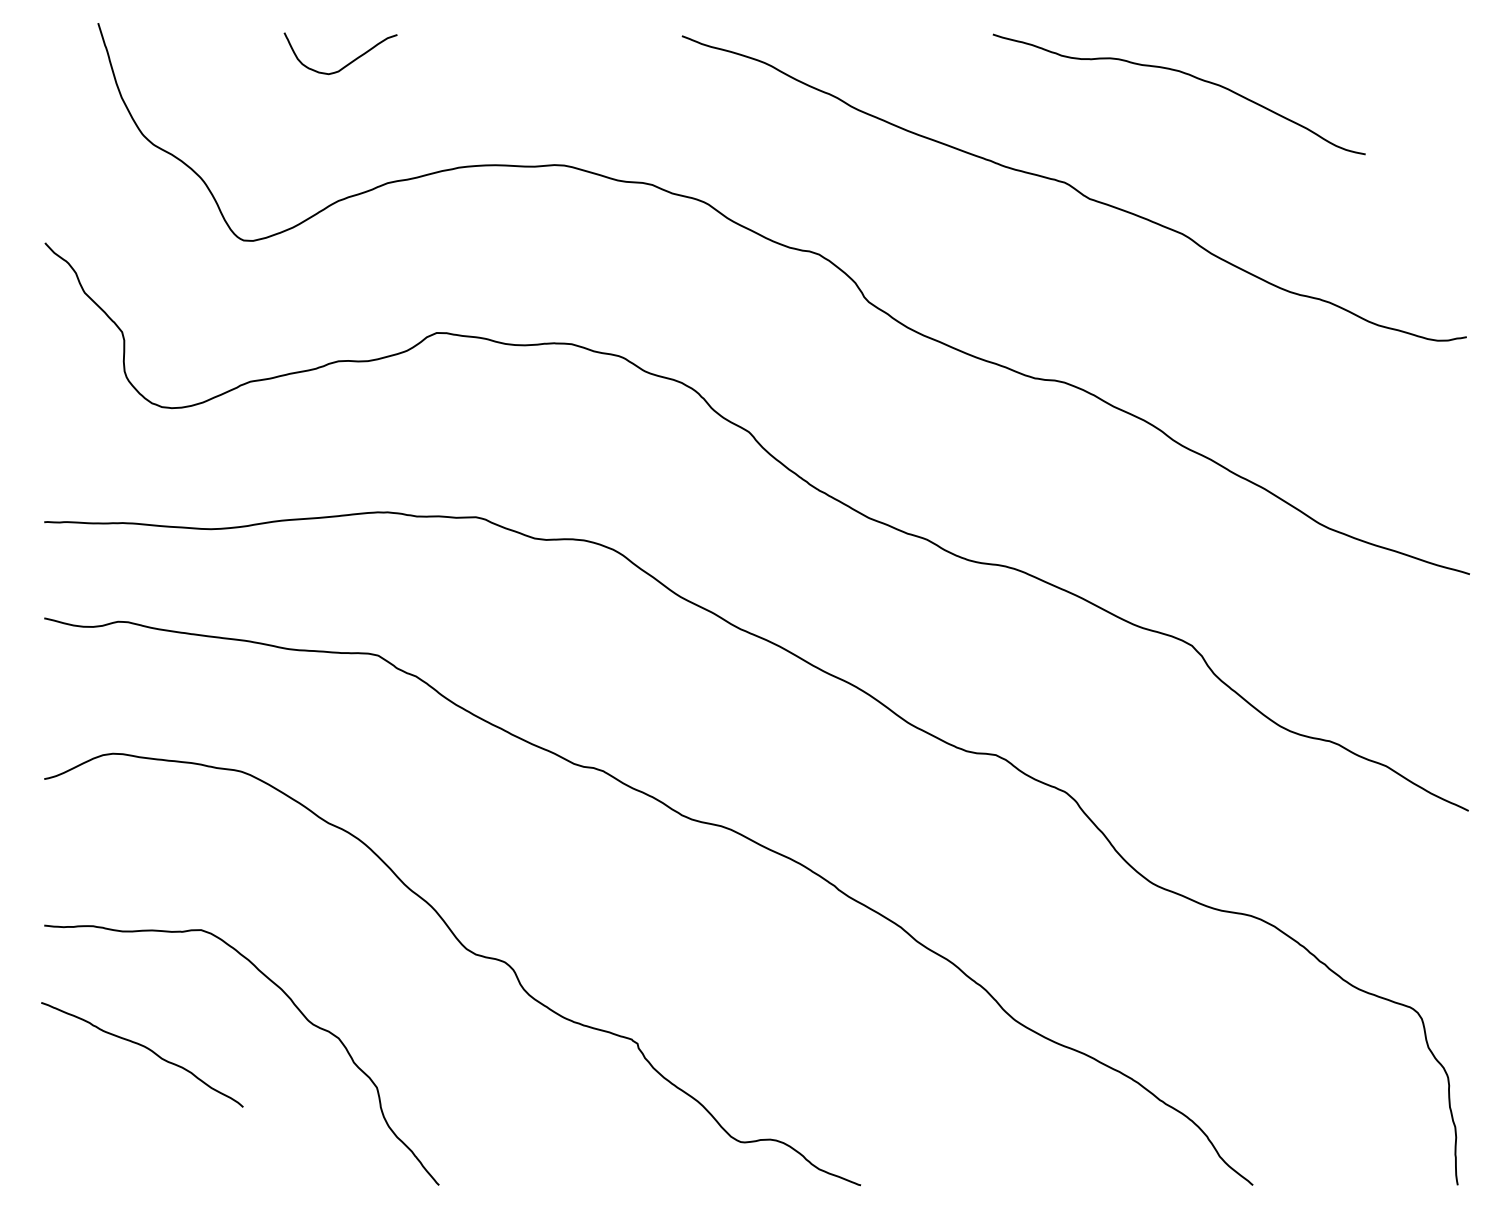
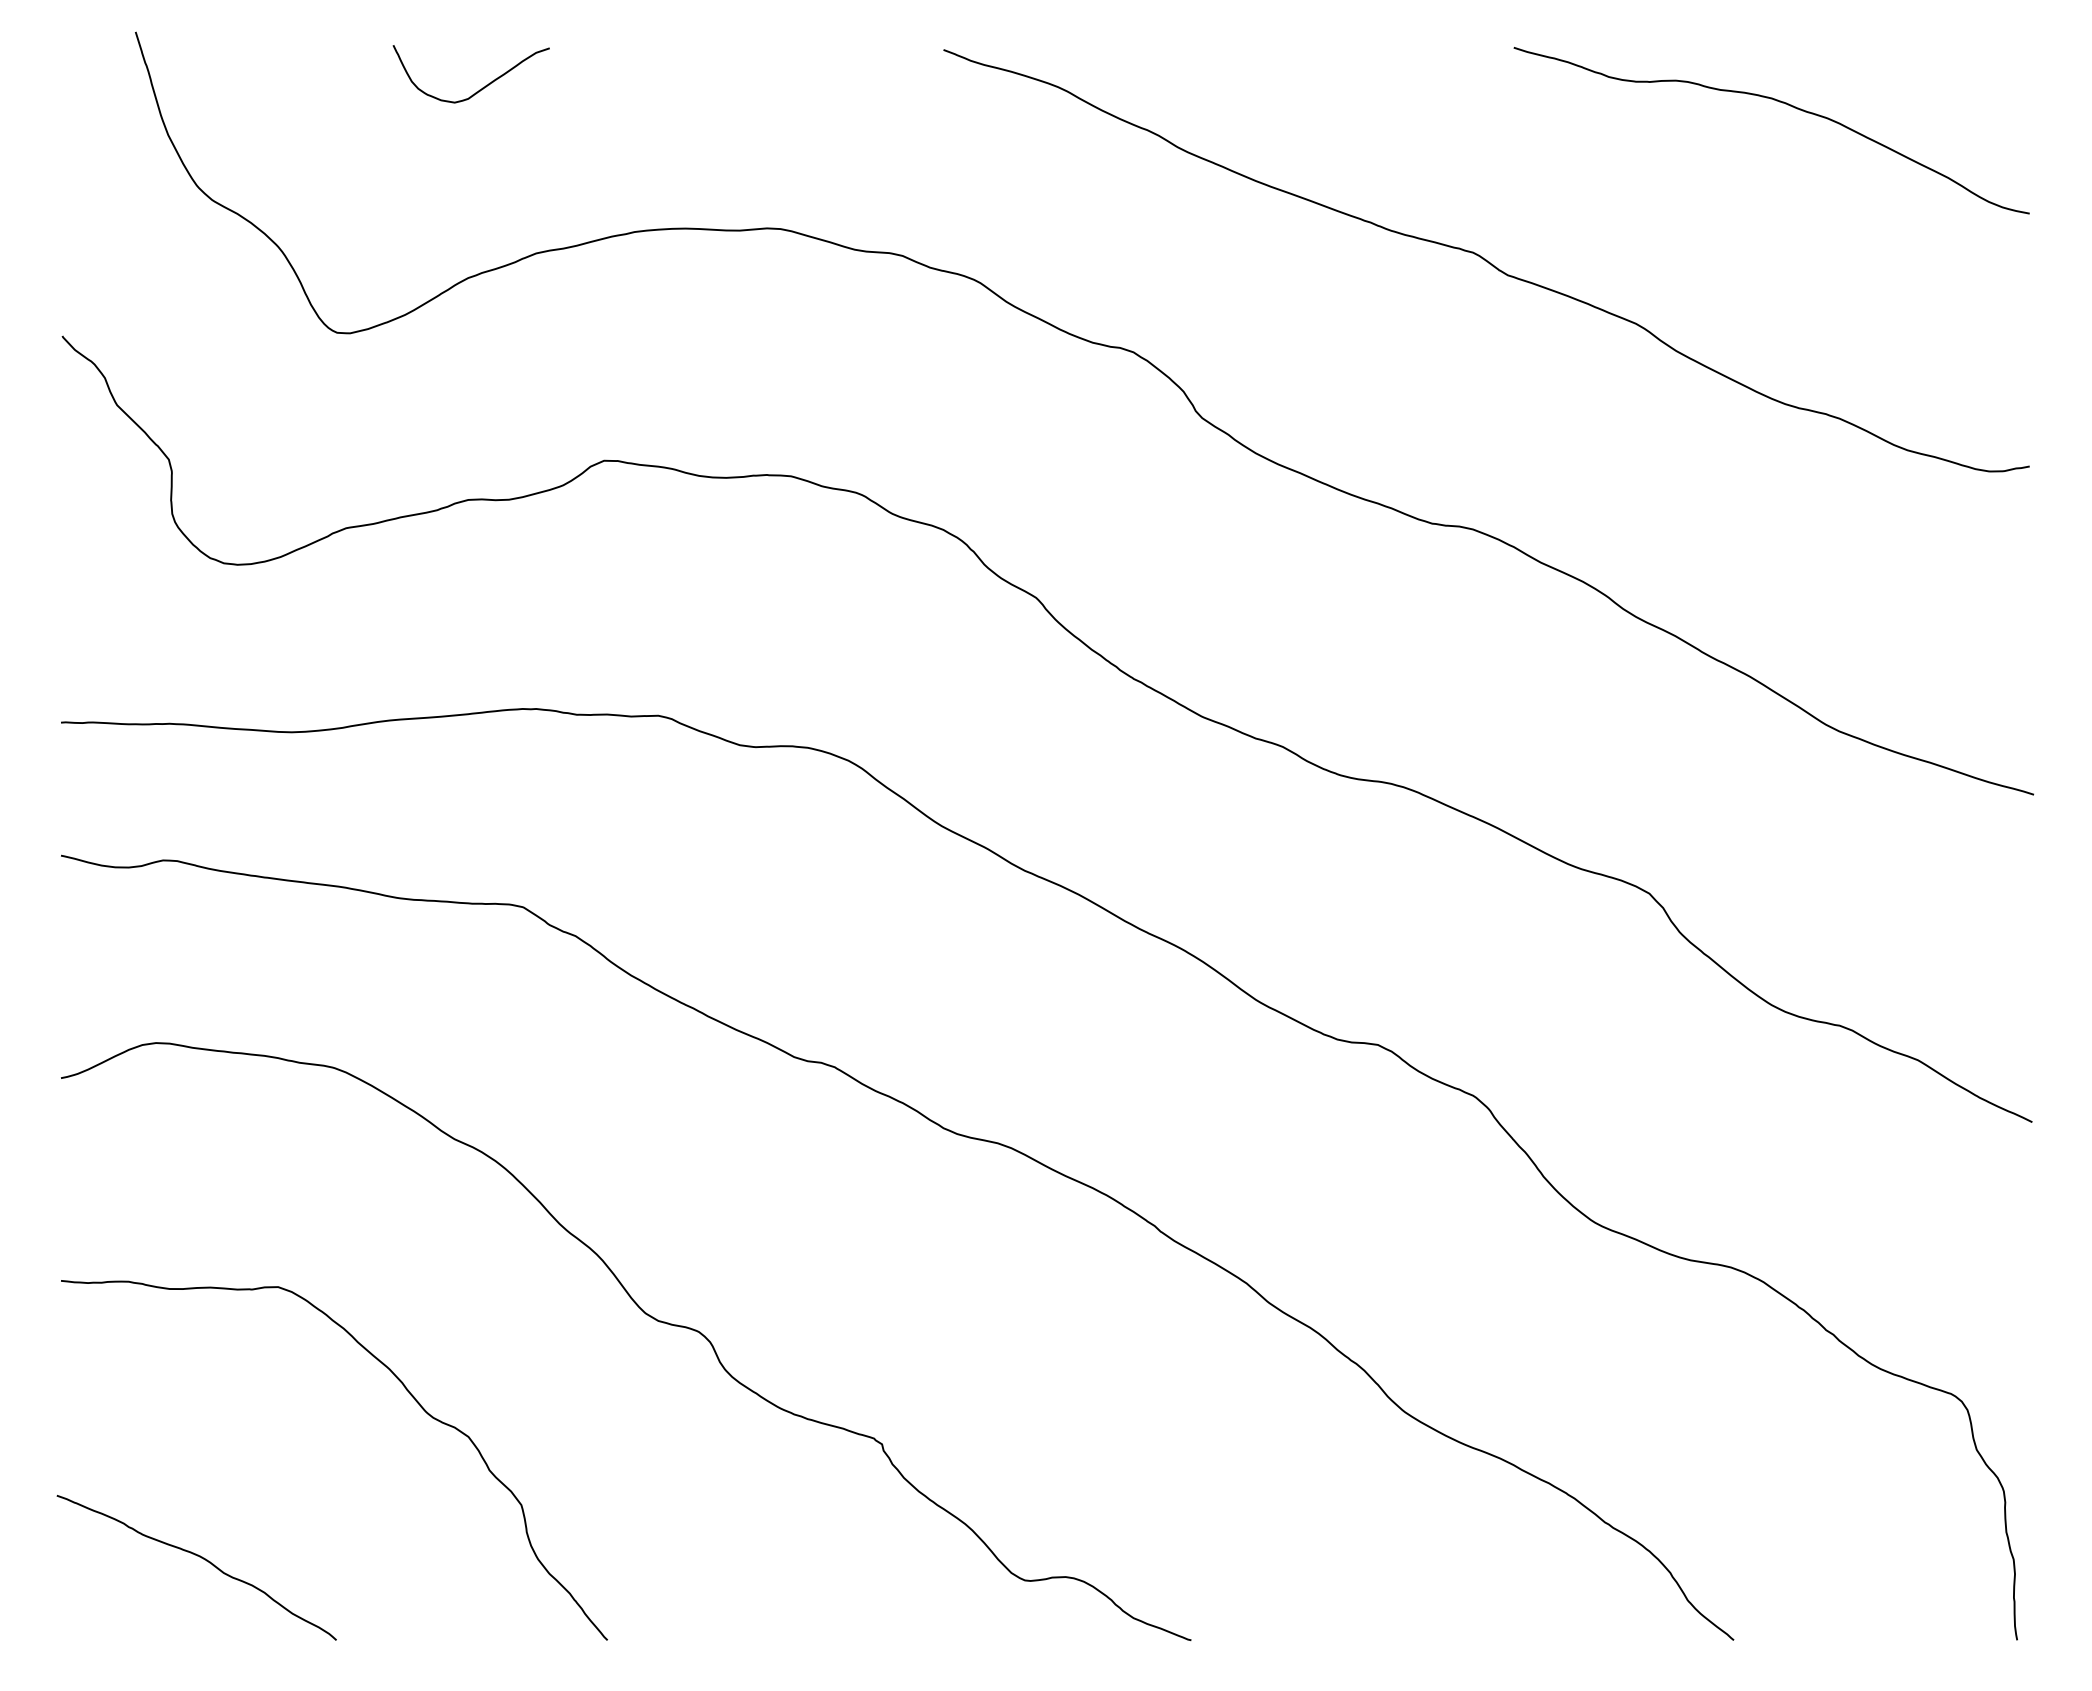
curve: (1184, 74) -> (1779, 102), moved
curve: (145, 1048) -> (201, 1558), moved

